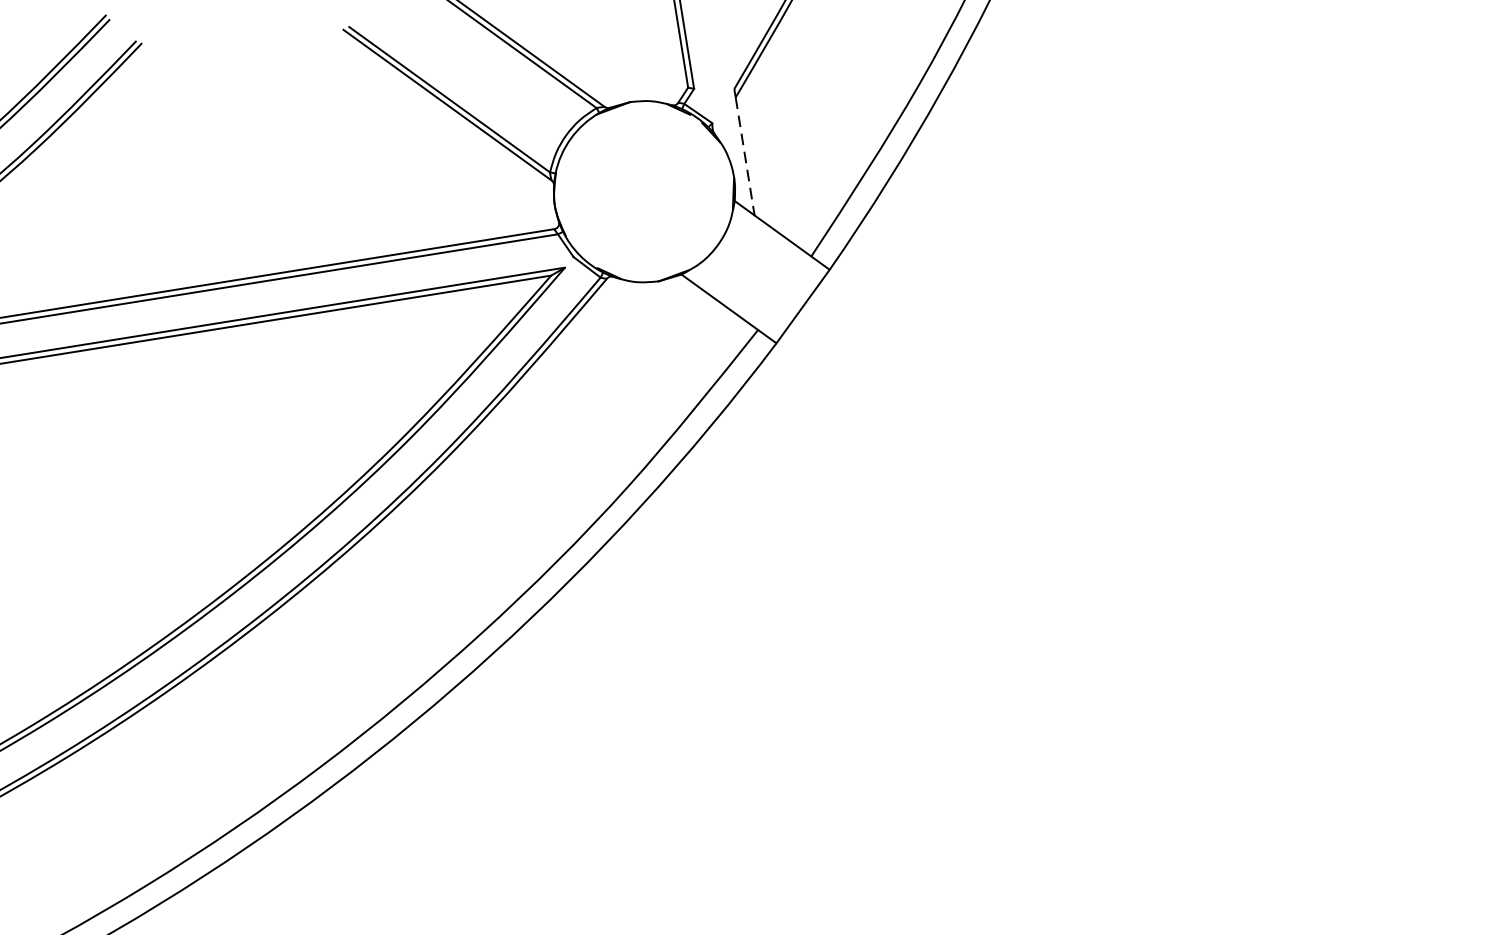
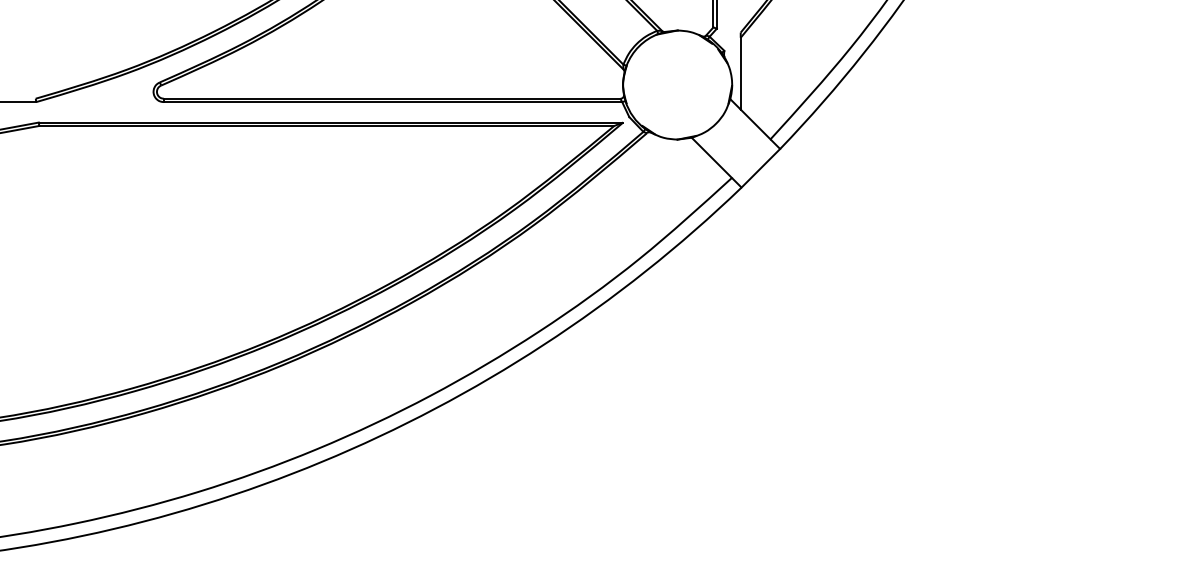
line: (744, 156) -> (740, 73), dashed -> solid

